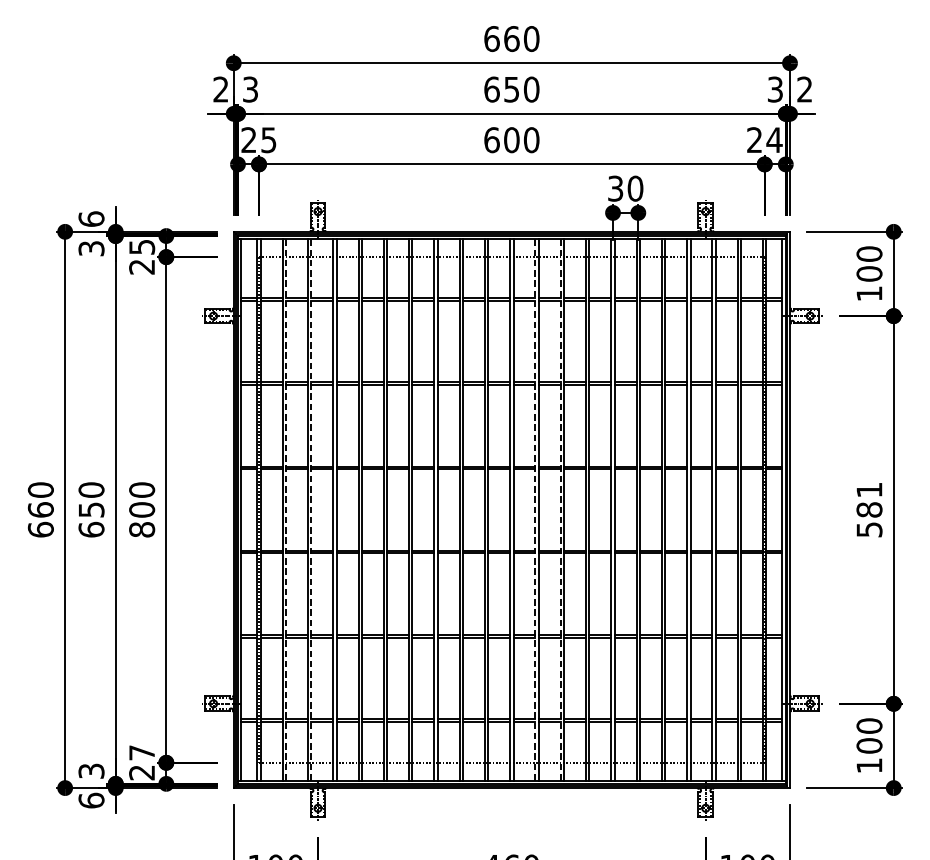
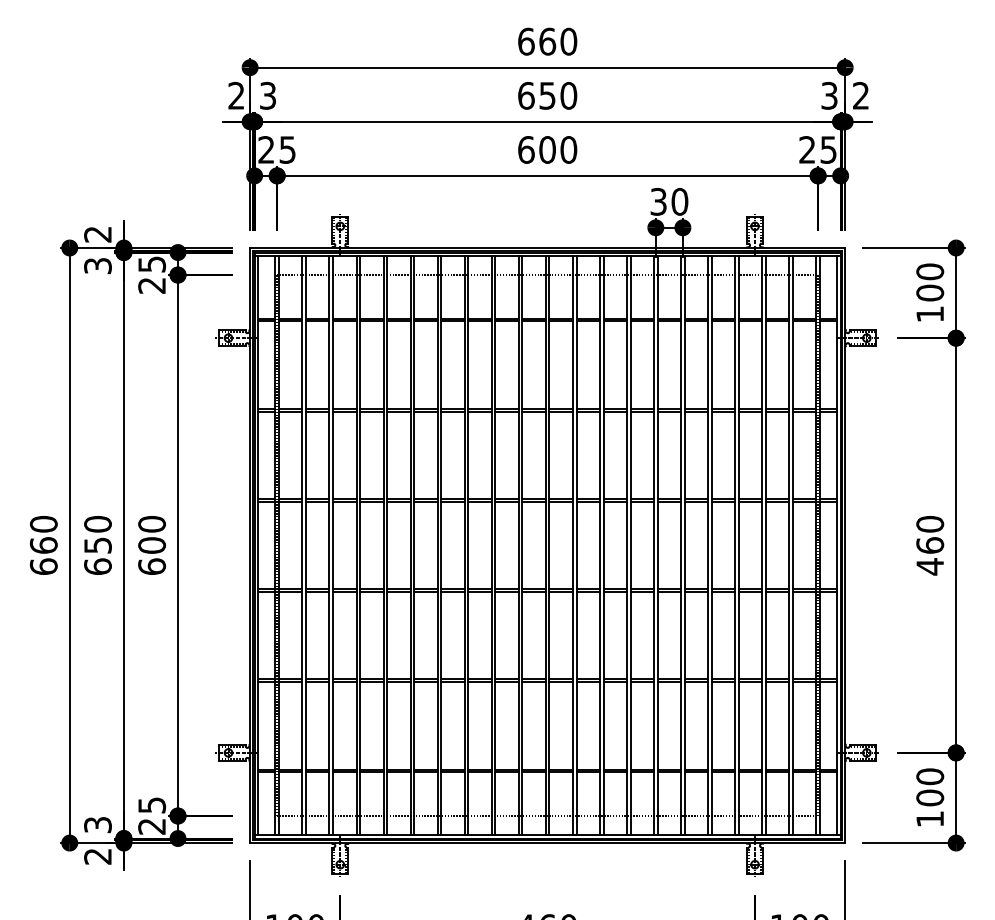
text: (774, 139) -> (828, 149), 24 -> 25
text: (91, 219) -> (97, 234), 6 -> 2
line: (286, 509) -> (306, 545), dashed -> solid
line: (311, 509) -> (333, 545), dashed -> solid
line: (535, 509) -> (572, 545), dashed -> solid
line: (560, 509) -> (599, 545), dashed -> solid
text: (869, 509) -> (930, 545), 581 -> 460
text: (141, 529) -> (151, 566), 800 -> 600
text: (142, 752) -> (152, 805), 27 -> 25
text: (91, 800) -> (97, 856), 6 -> 2

